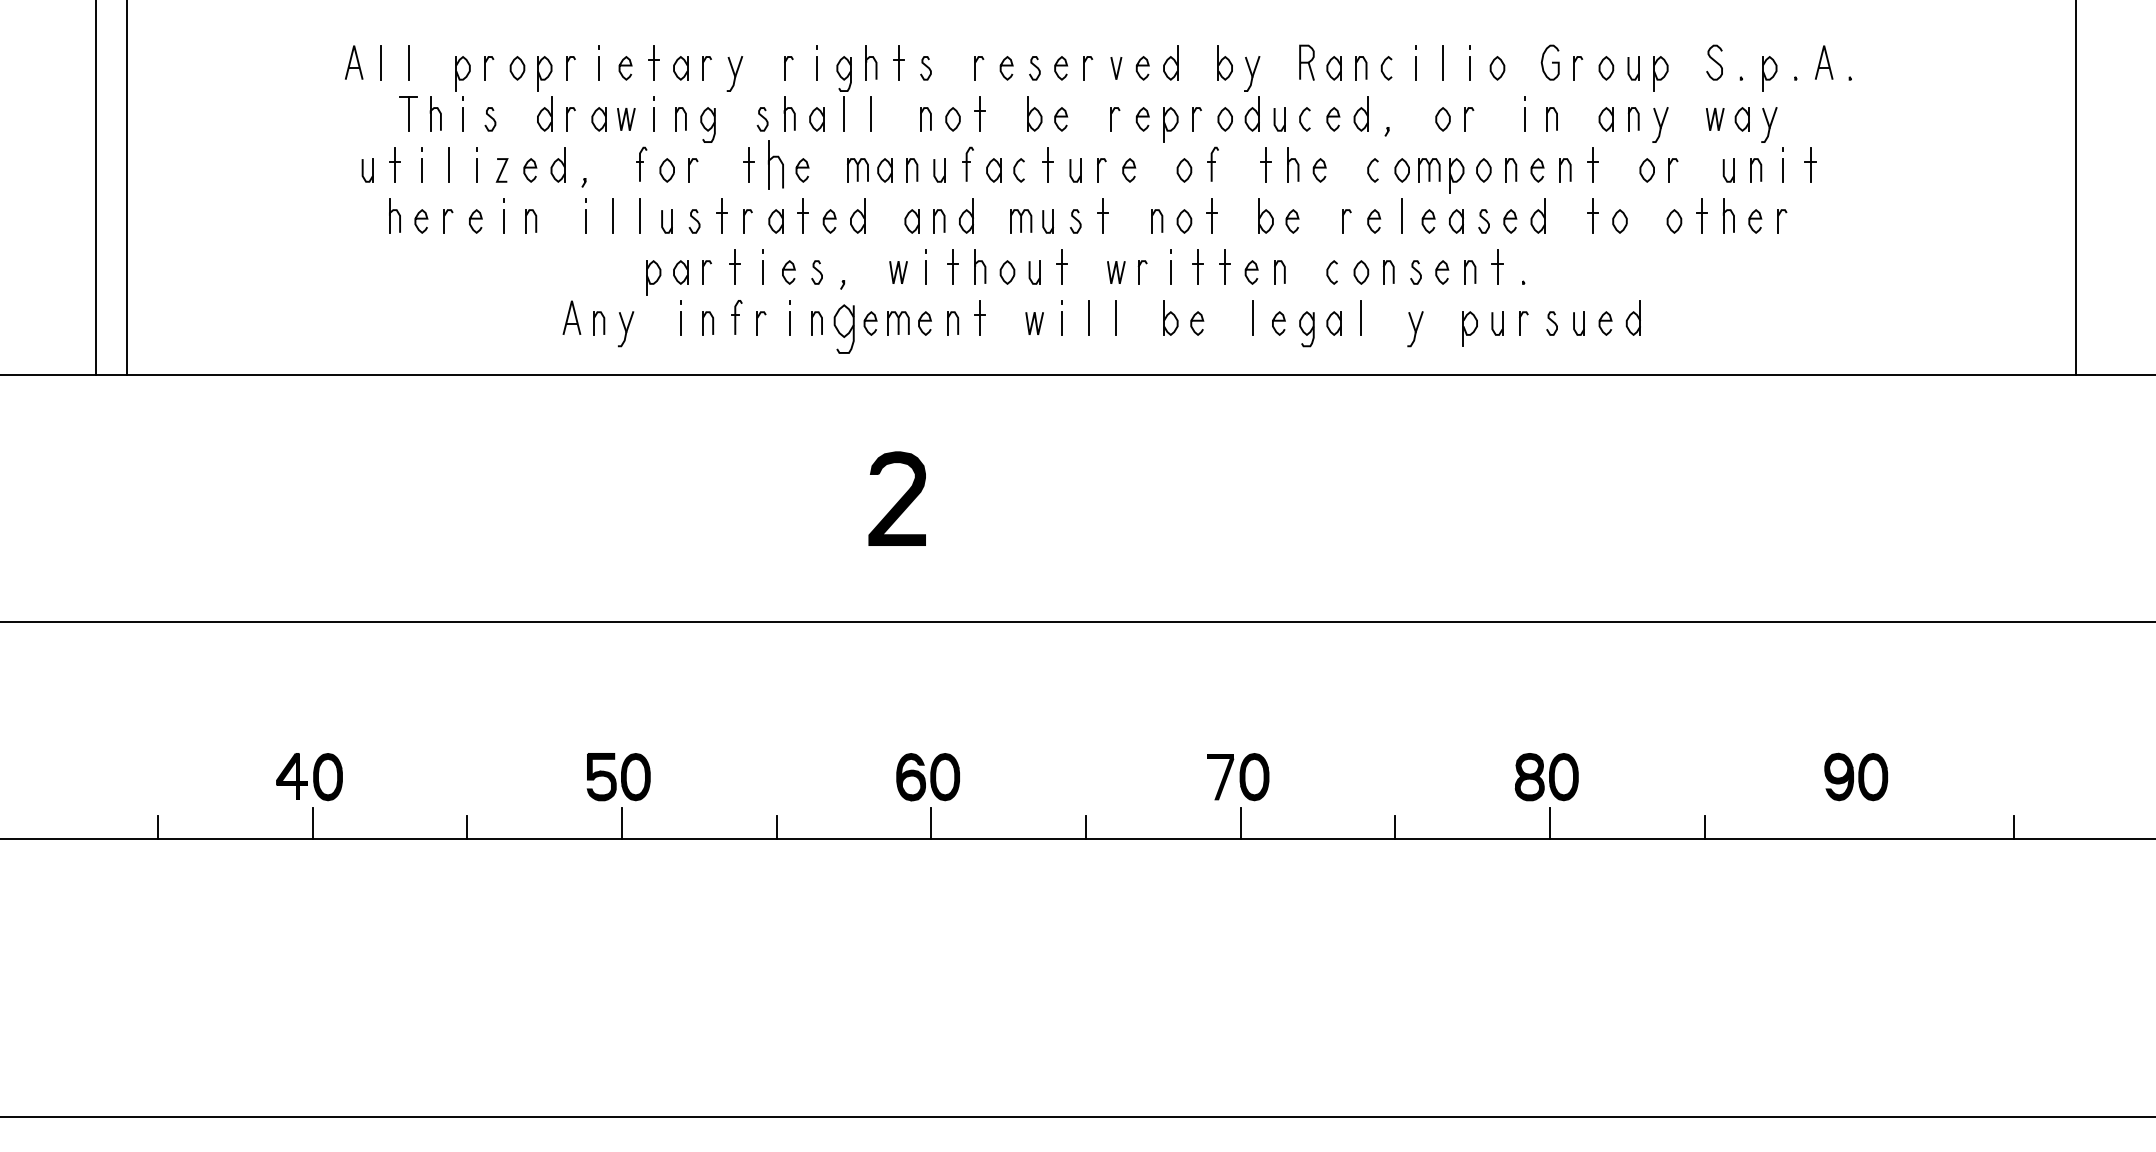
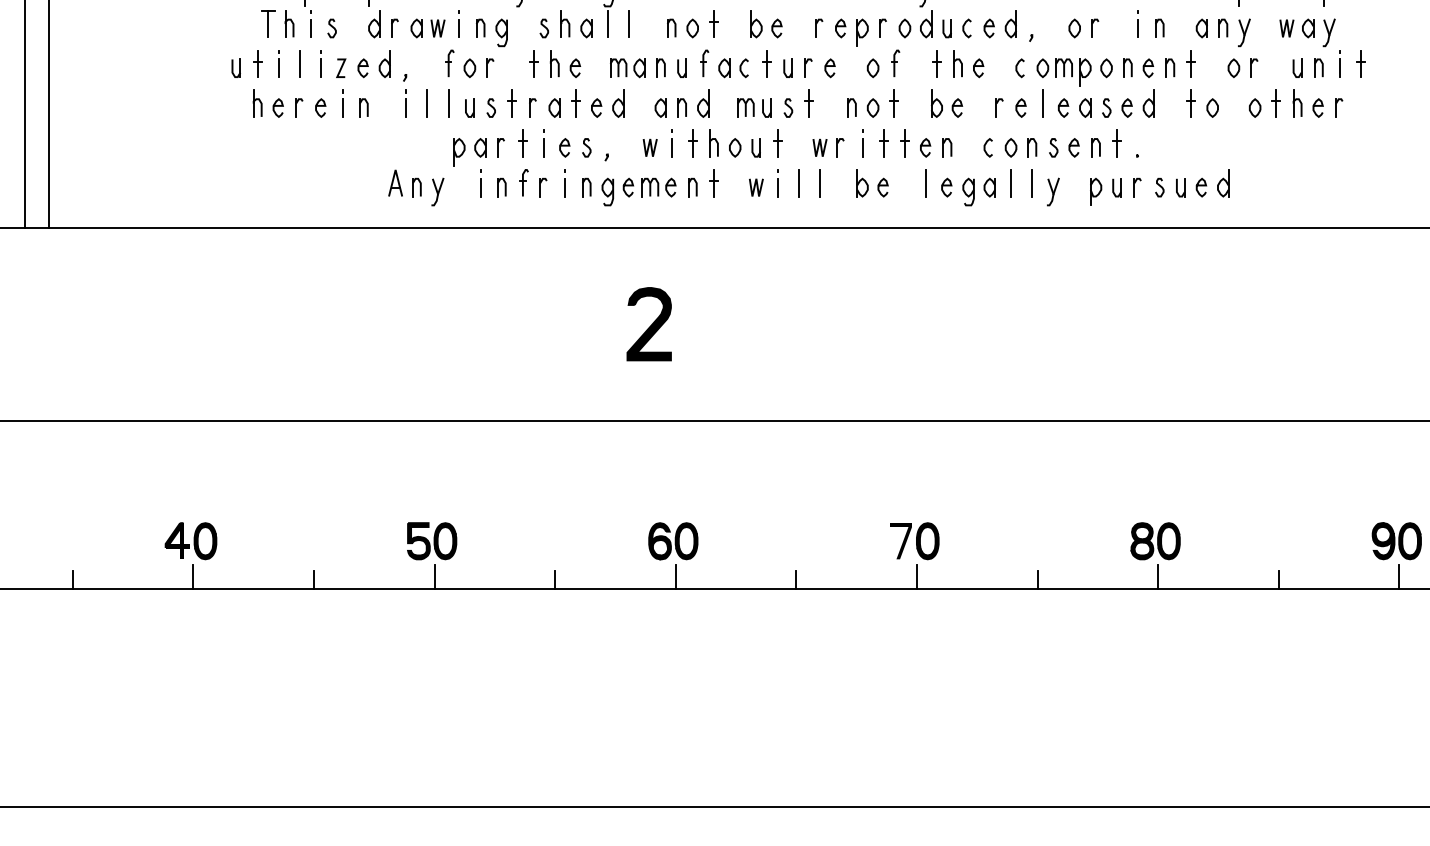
part: (776, 164) -> (555, 63), size x0.71
line: (1388, 317) -> (1032, 182), added
part: (843, 329) -> (607, 192), size x0.71
line: (1859, 823) -> (1399, 577), added

